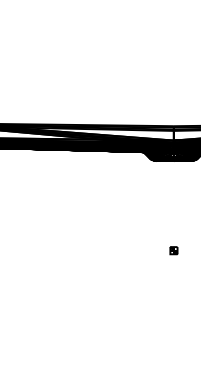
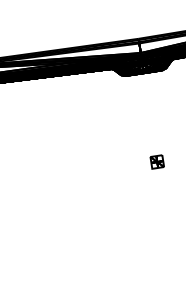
part: (173, 250) -> (156, 161), size x1.67

